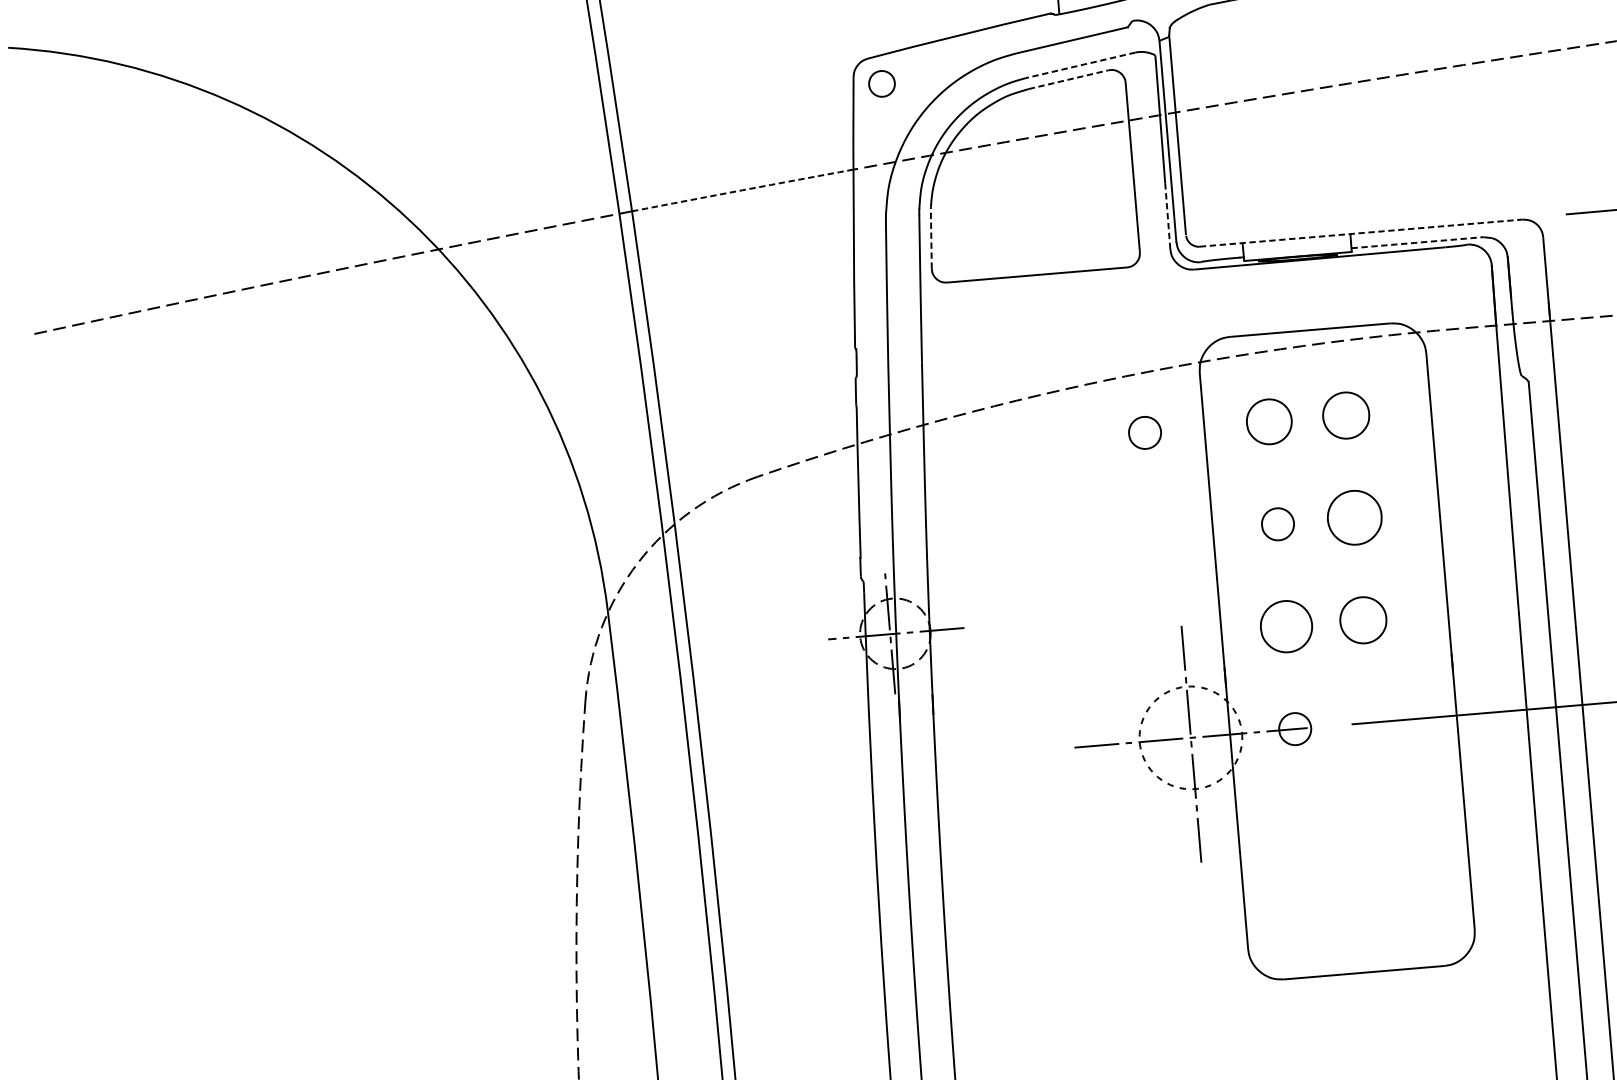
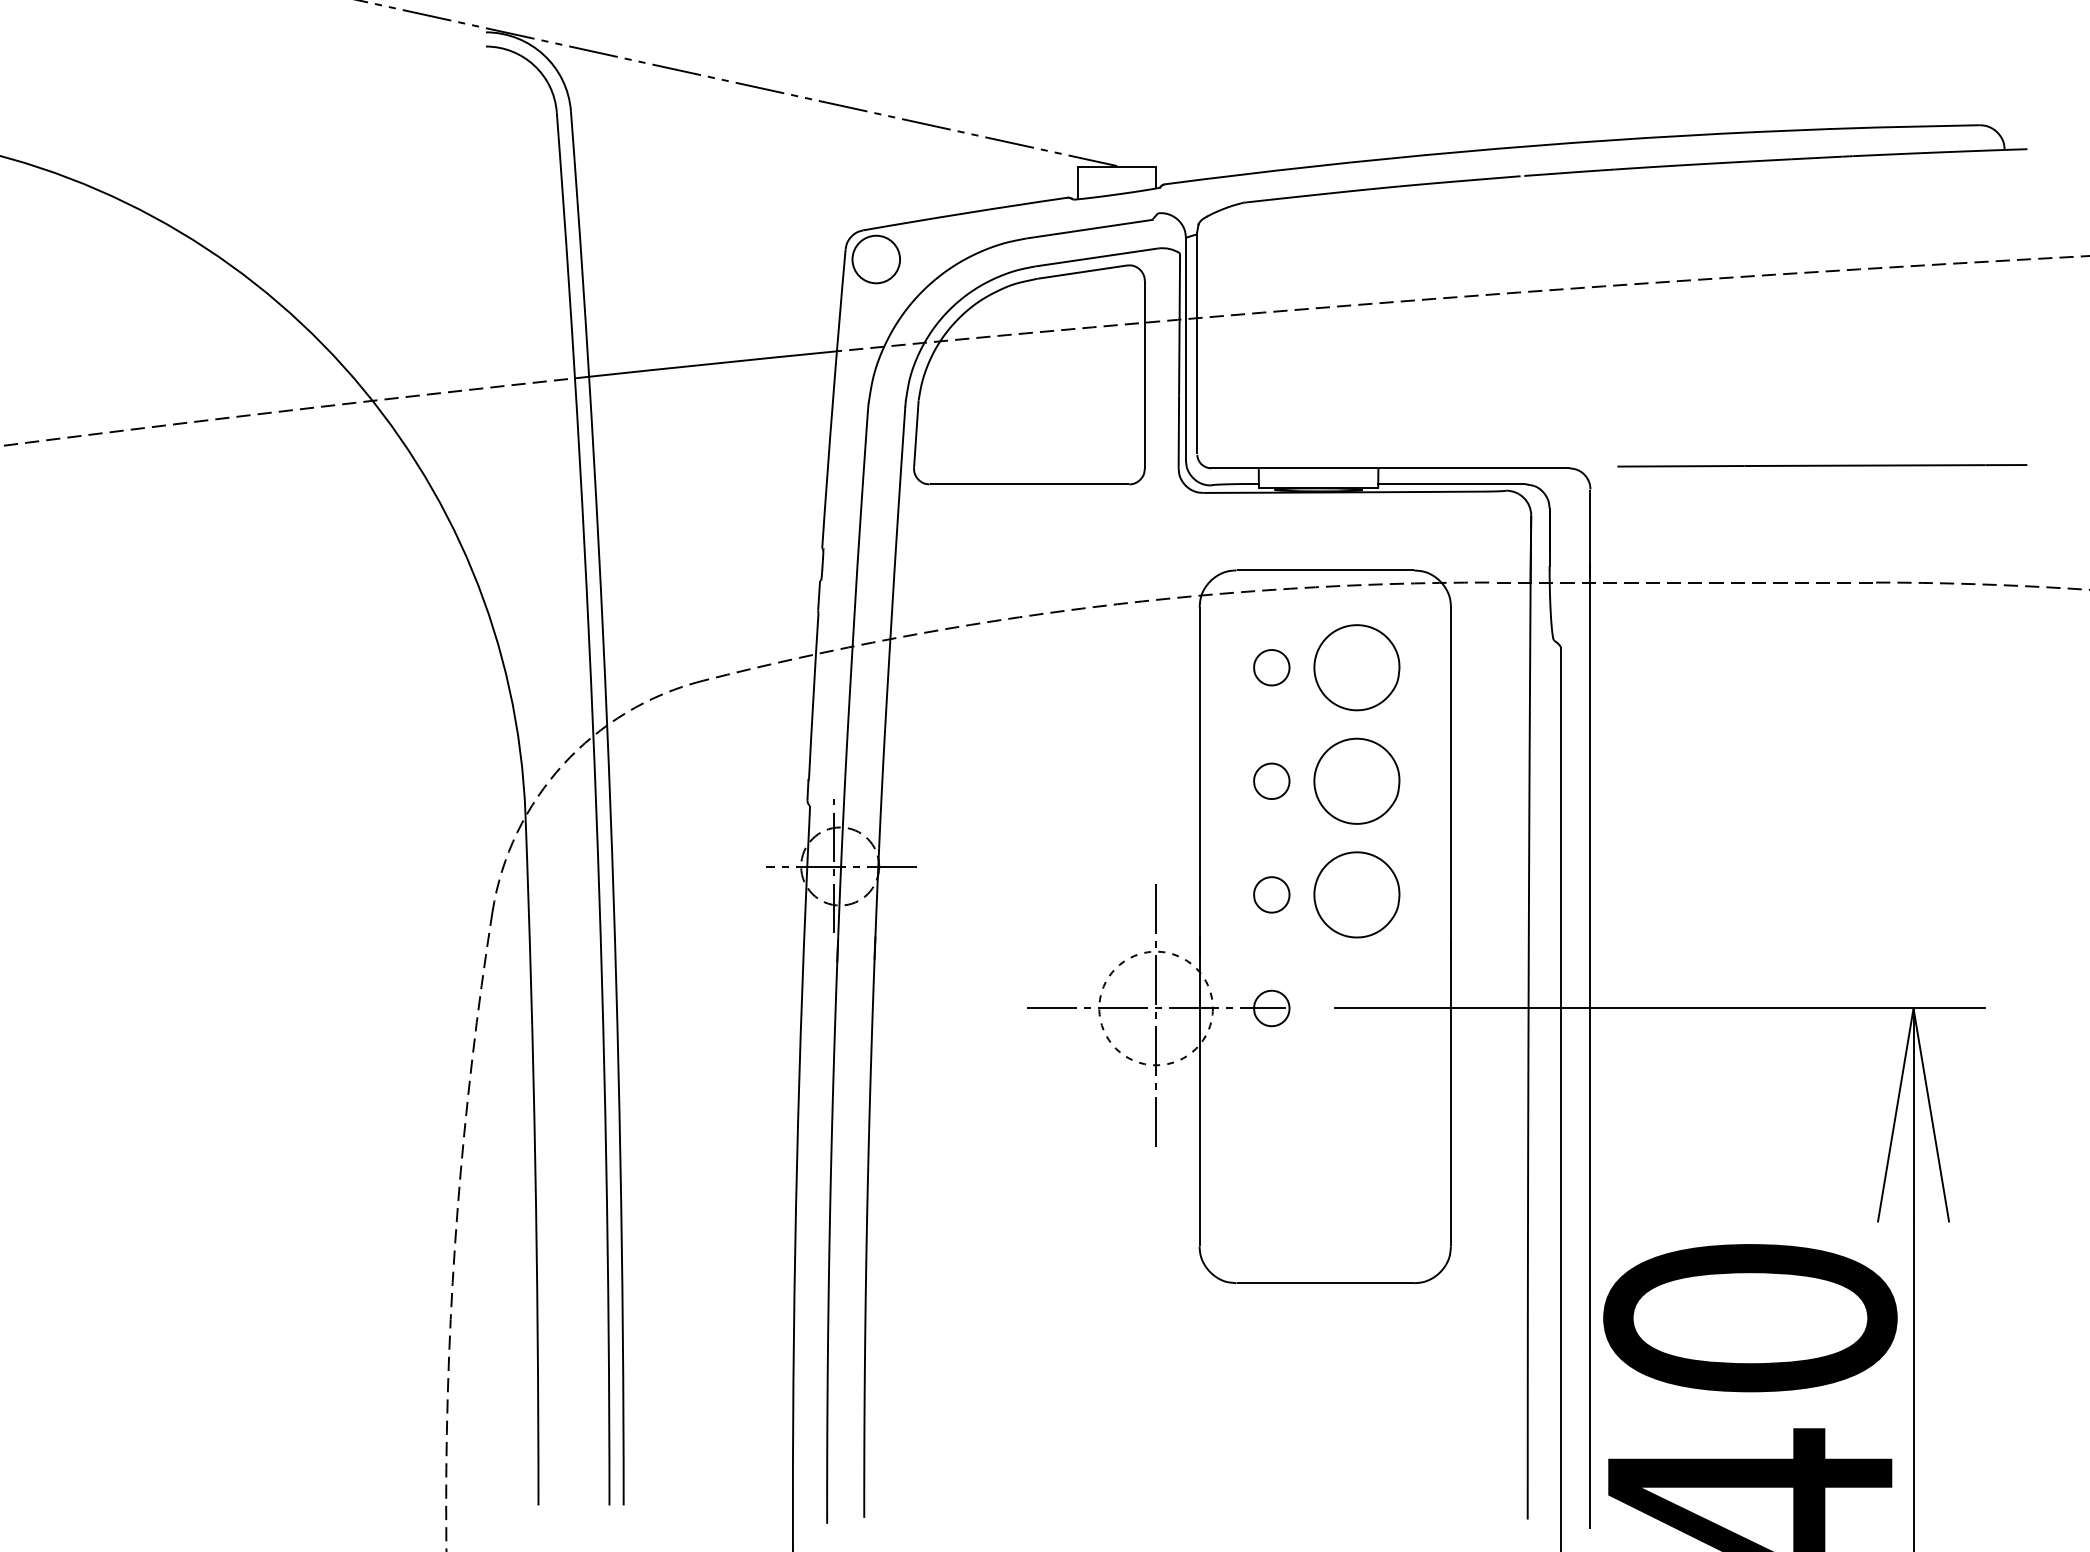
line: (1080, 65) -> (1096, 257), dashed -> solid
line: (1068, 79) -> (1082, 272), dashed -> solid
circle: (882, 83) -> (876, 259), size x1.67
arc: (743, 189) -> (713, 363), dashed -> solid
line: (1167, 216) -> (1178, 431), dashed -> solid
line: (1361, 233) -> (1390, 468), dashed -> solid
line: (931, 238) -> (916, 434), dashed -> solid
line: (1417, 243) -> (1451, 484), dashed -> solid
part: (1345, 415) -> (1356, 667), size x1.67
part: (1269, 421) -> (1271, 667), size x0.71
part: (1144, 432) -> (1133, 667), removed
part: (1354, 517) -> (1356, 780), size x1.43
part: (1362, 619) -> (1356, 894), size x1.67
part: (1286, 626) -> (1271, 894), size x0.62

